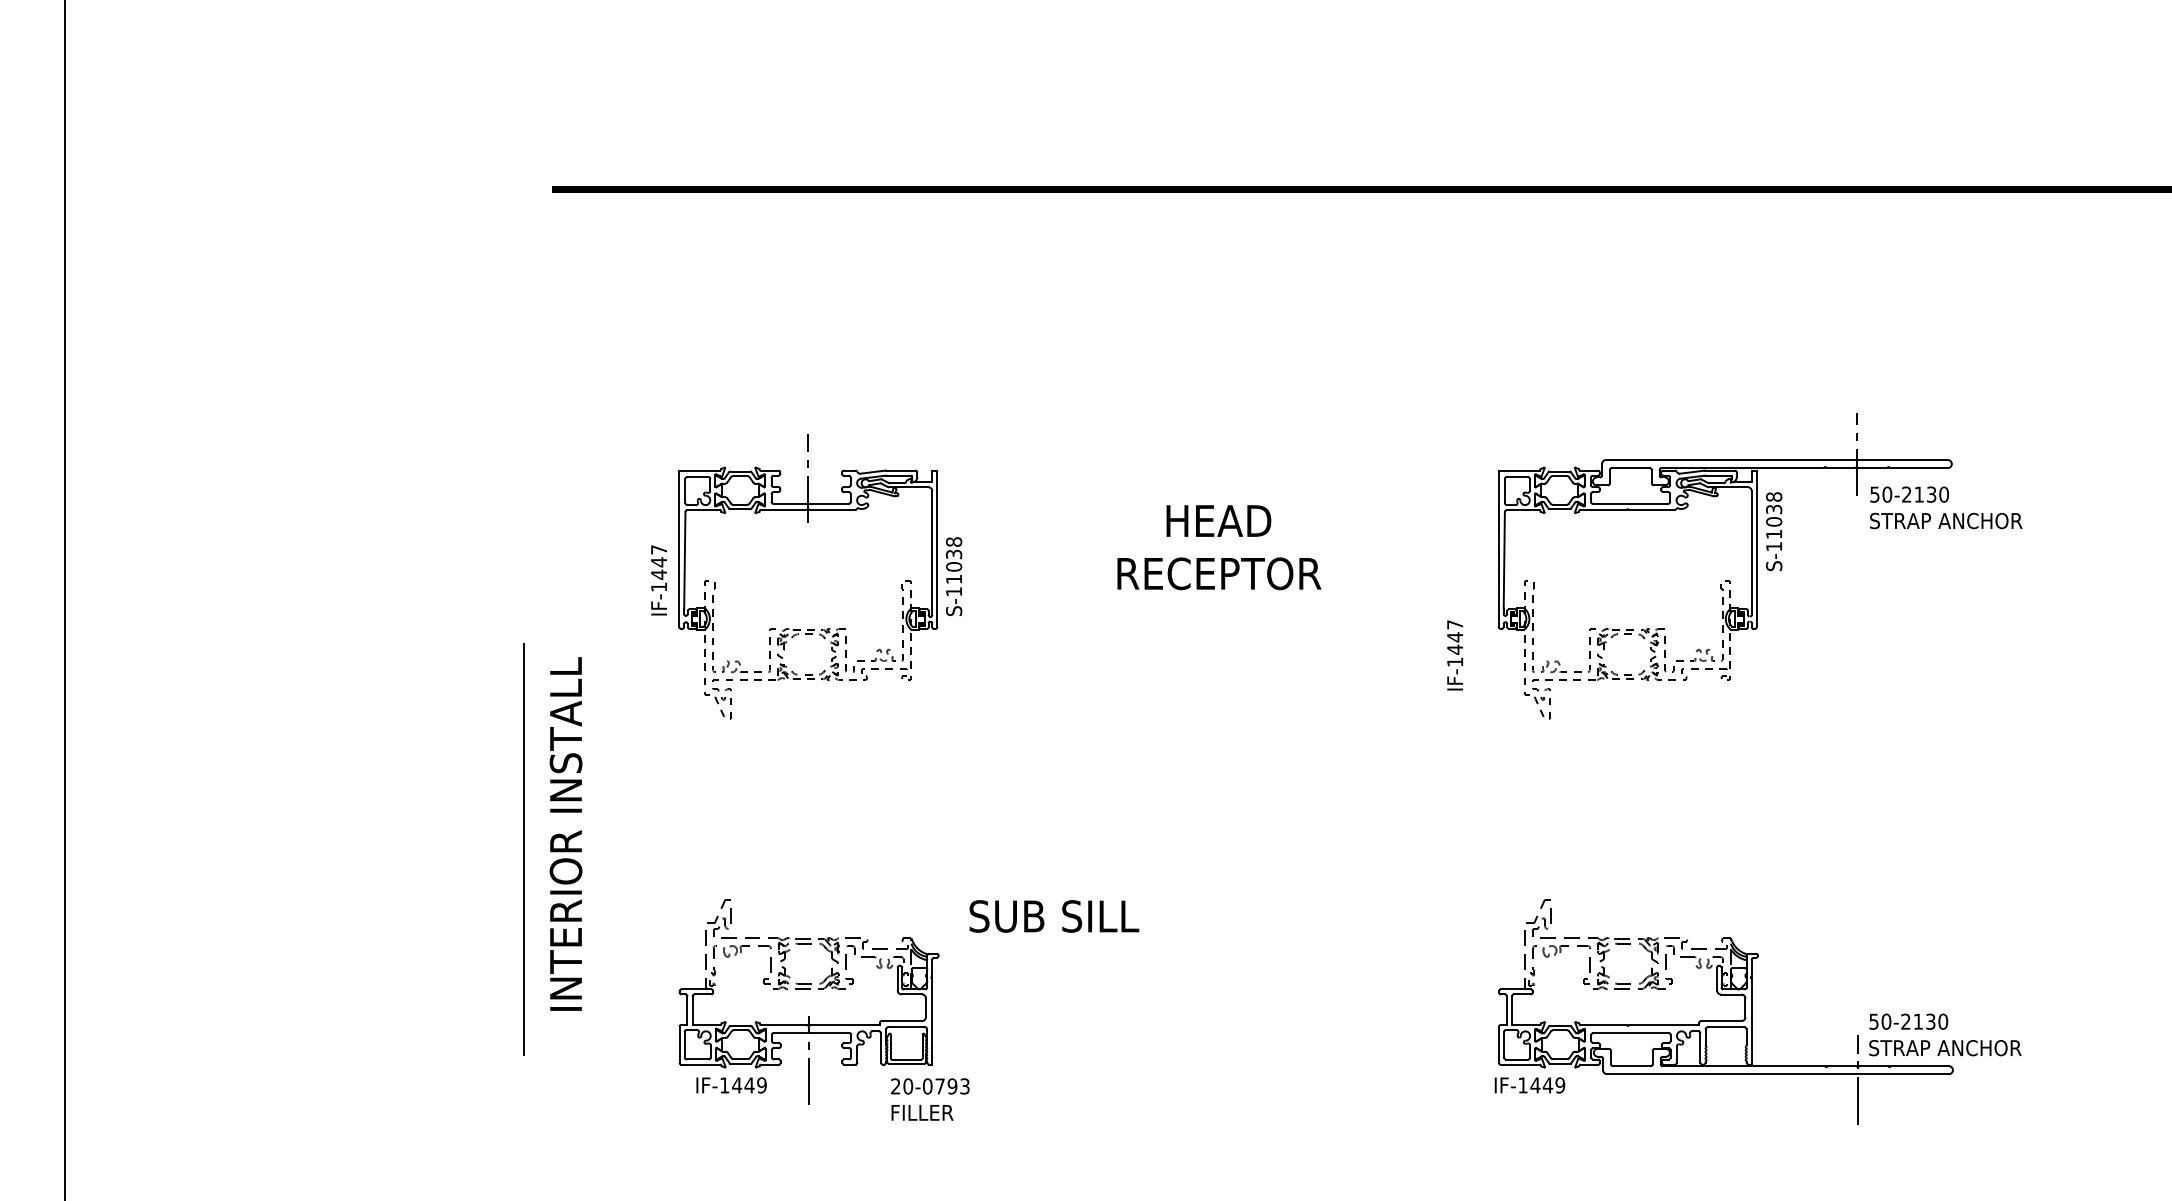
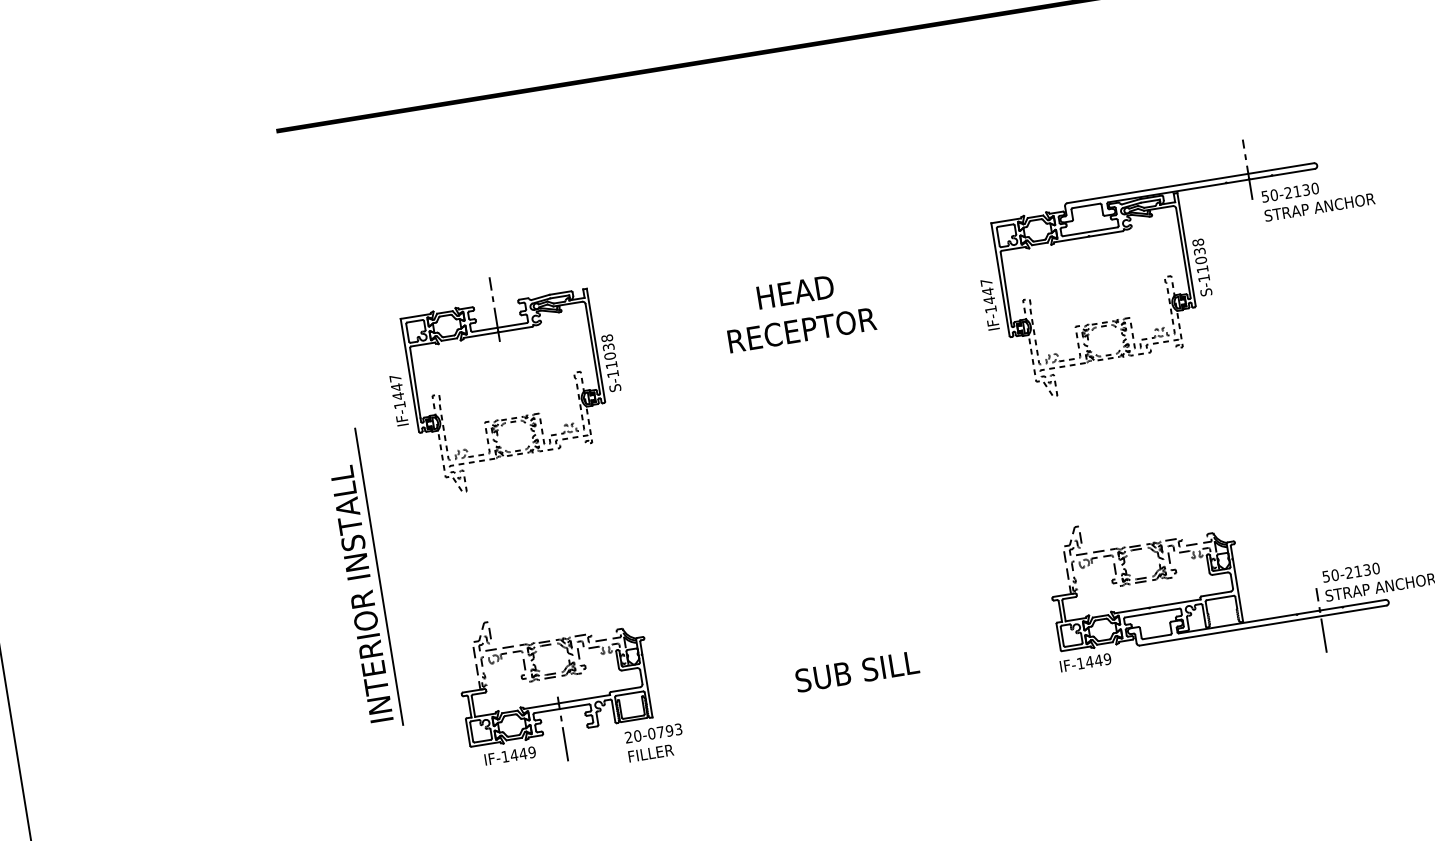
text: (1774, 531) -> (1202, 267), moved
text: (1454, 655) -> (989, 304), moved
line: (523, 849) -> (379, 576), moved
text: (1054, 916) -> (857, 671), moved

